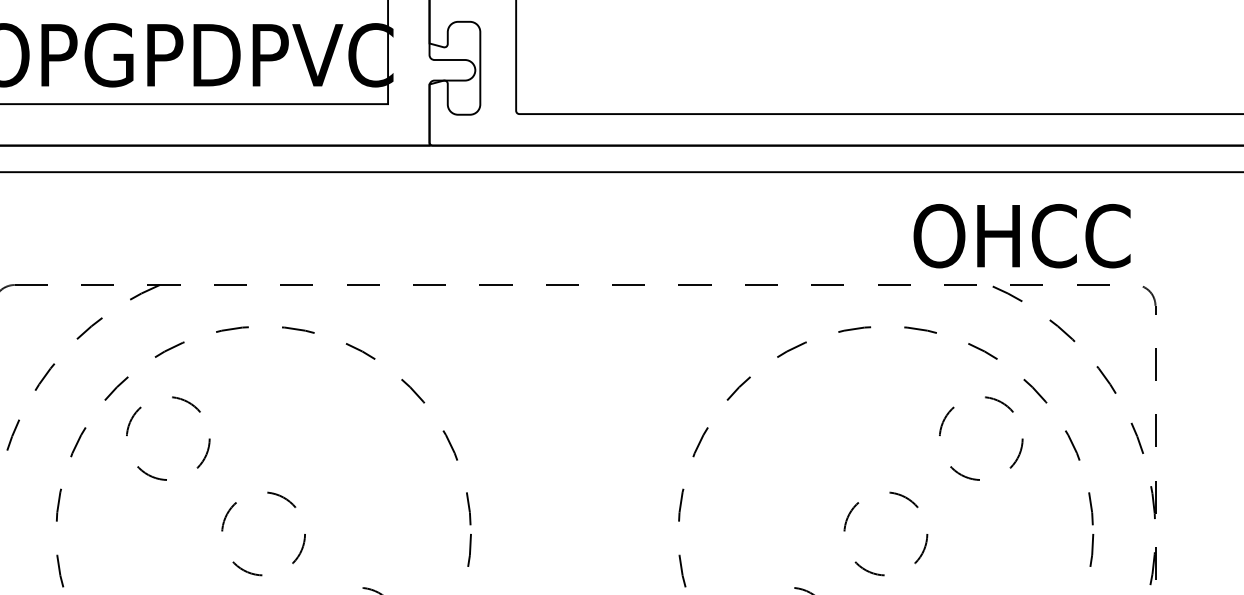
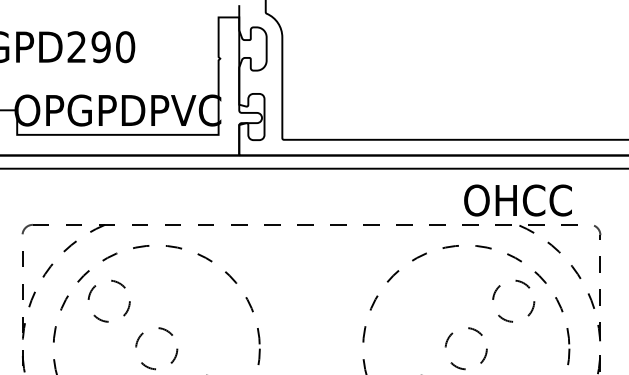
text: (1021, 236) -> (517, 200), moved

